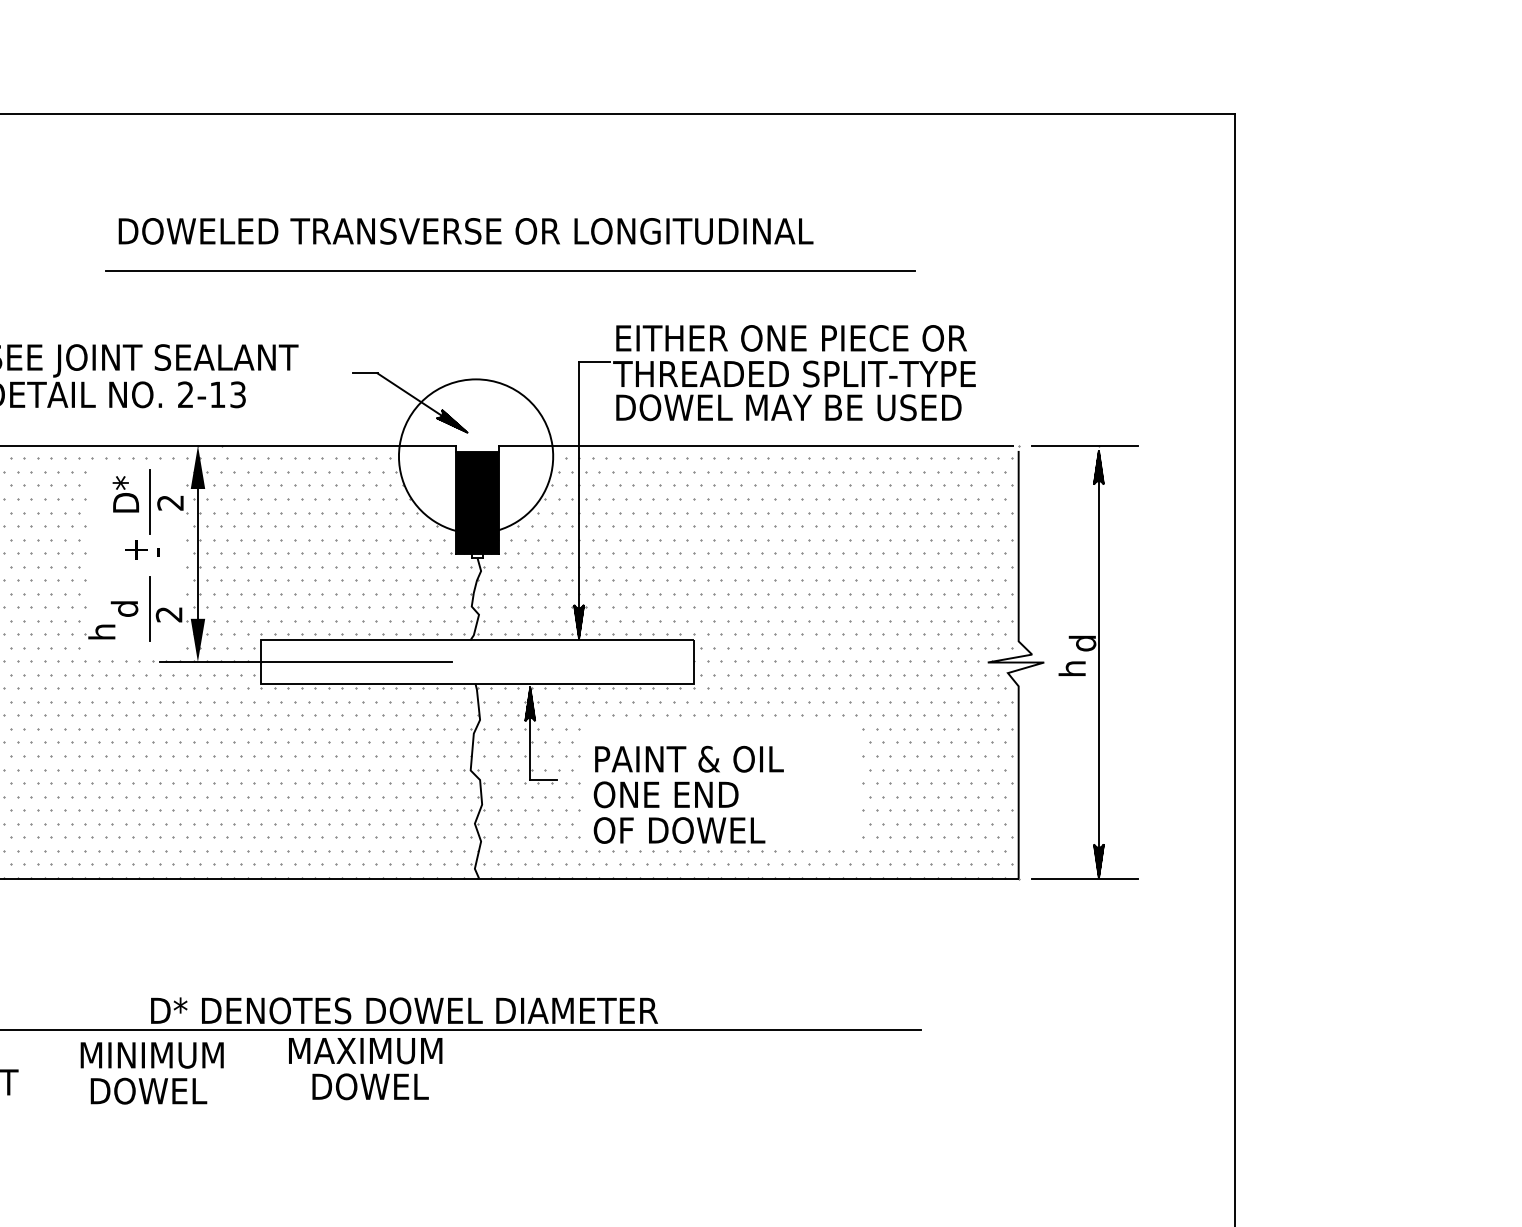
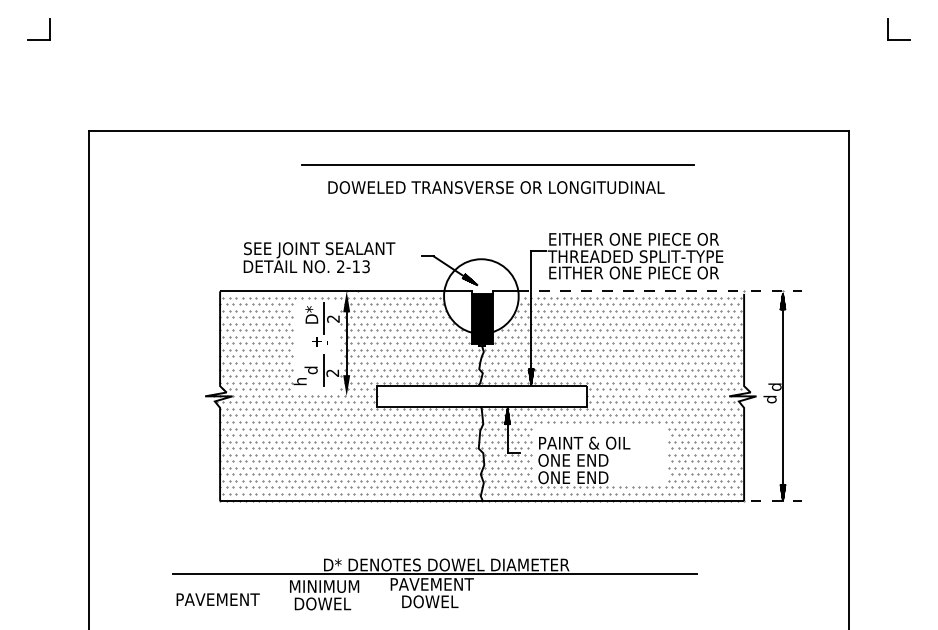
text: (466, 231) -> (496, 187), moved
line: (509, 270) -> (497, 164), moved
text: (792, 406) -> (634, 272), DOWEL MAY BE USED -> EITHER ONE PIECE OR
line: (784, 445) -> (630, 291), solid -> dashed
line: (1085, 445) -> (776, 291), solid -> dashed
line: (304, 662) -> (398, 396), removed
text: (1071, 669) -> (769, 399), h -> d
text: (693, 830) -> (586, 477), OF DOWEL -> ONE END
line: (1085, 877) -> (776, 500), solid -> dashed
text: (375, 1051) -> (432, 584), MAXIMUM -> PAVEMENT

